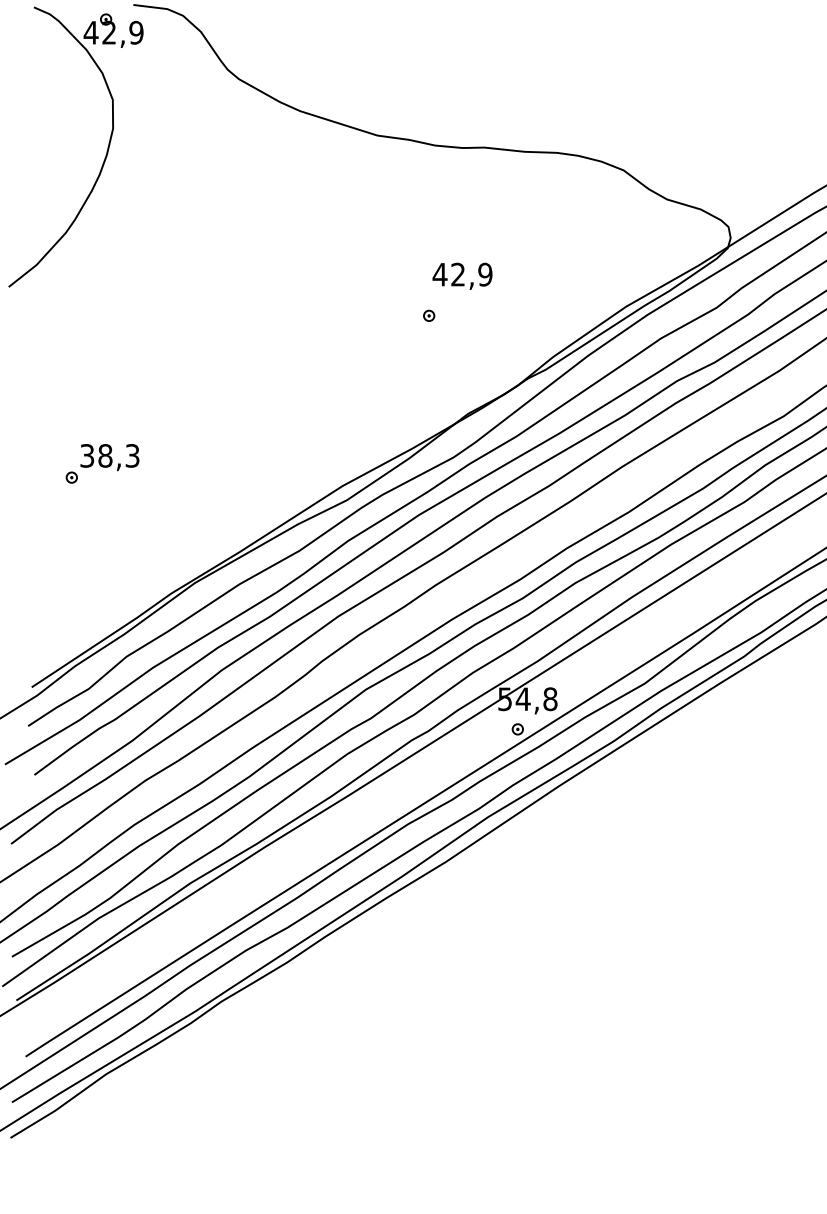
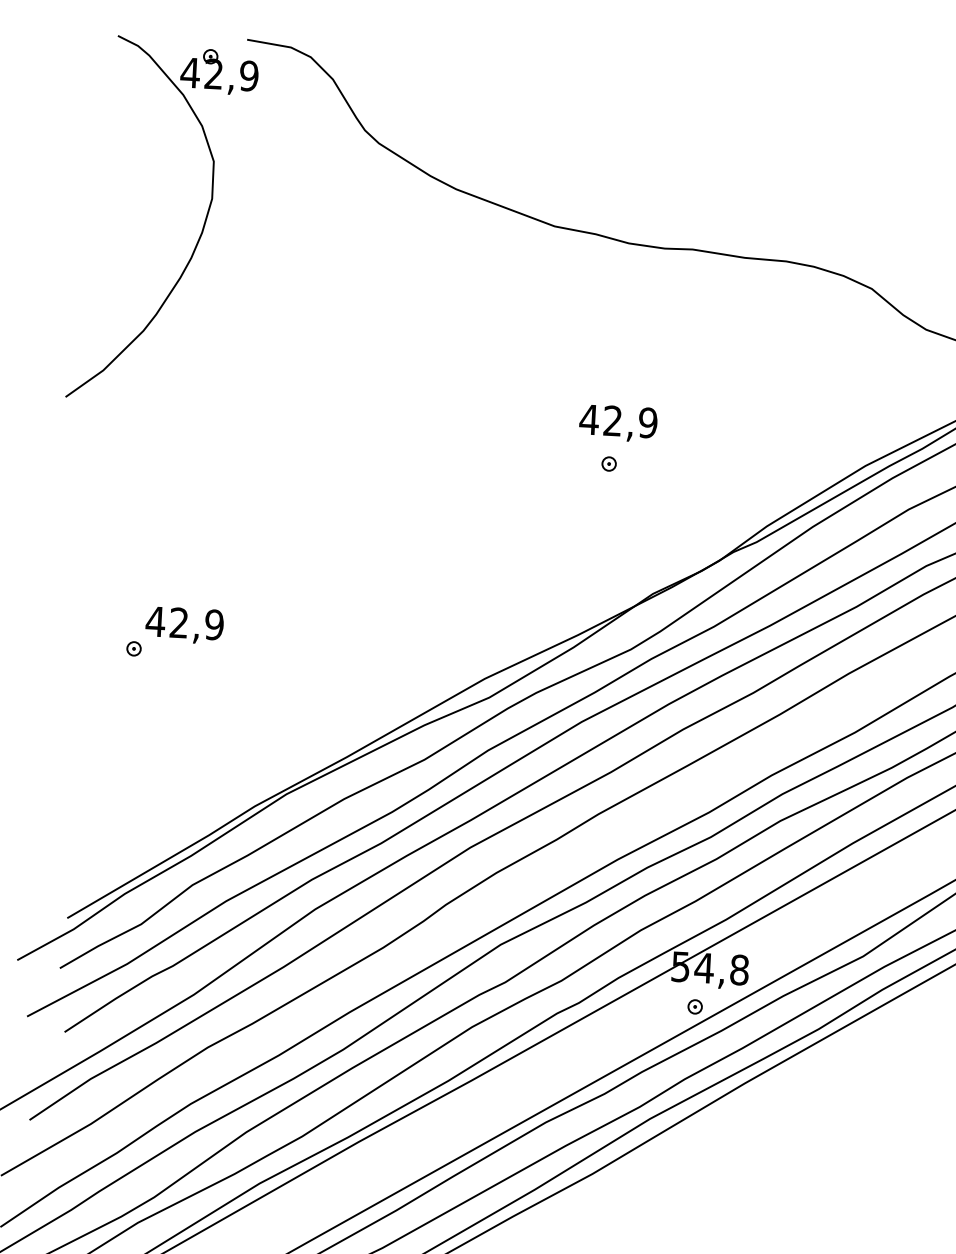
text: (462, 275) -> (618, 422), moved
text: (109, 455) -> (184, 622), 38,3 -> 42,9

